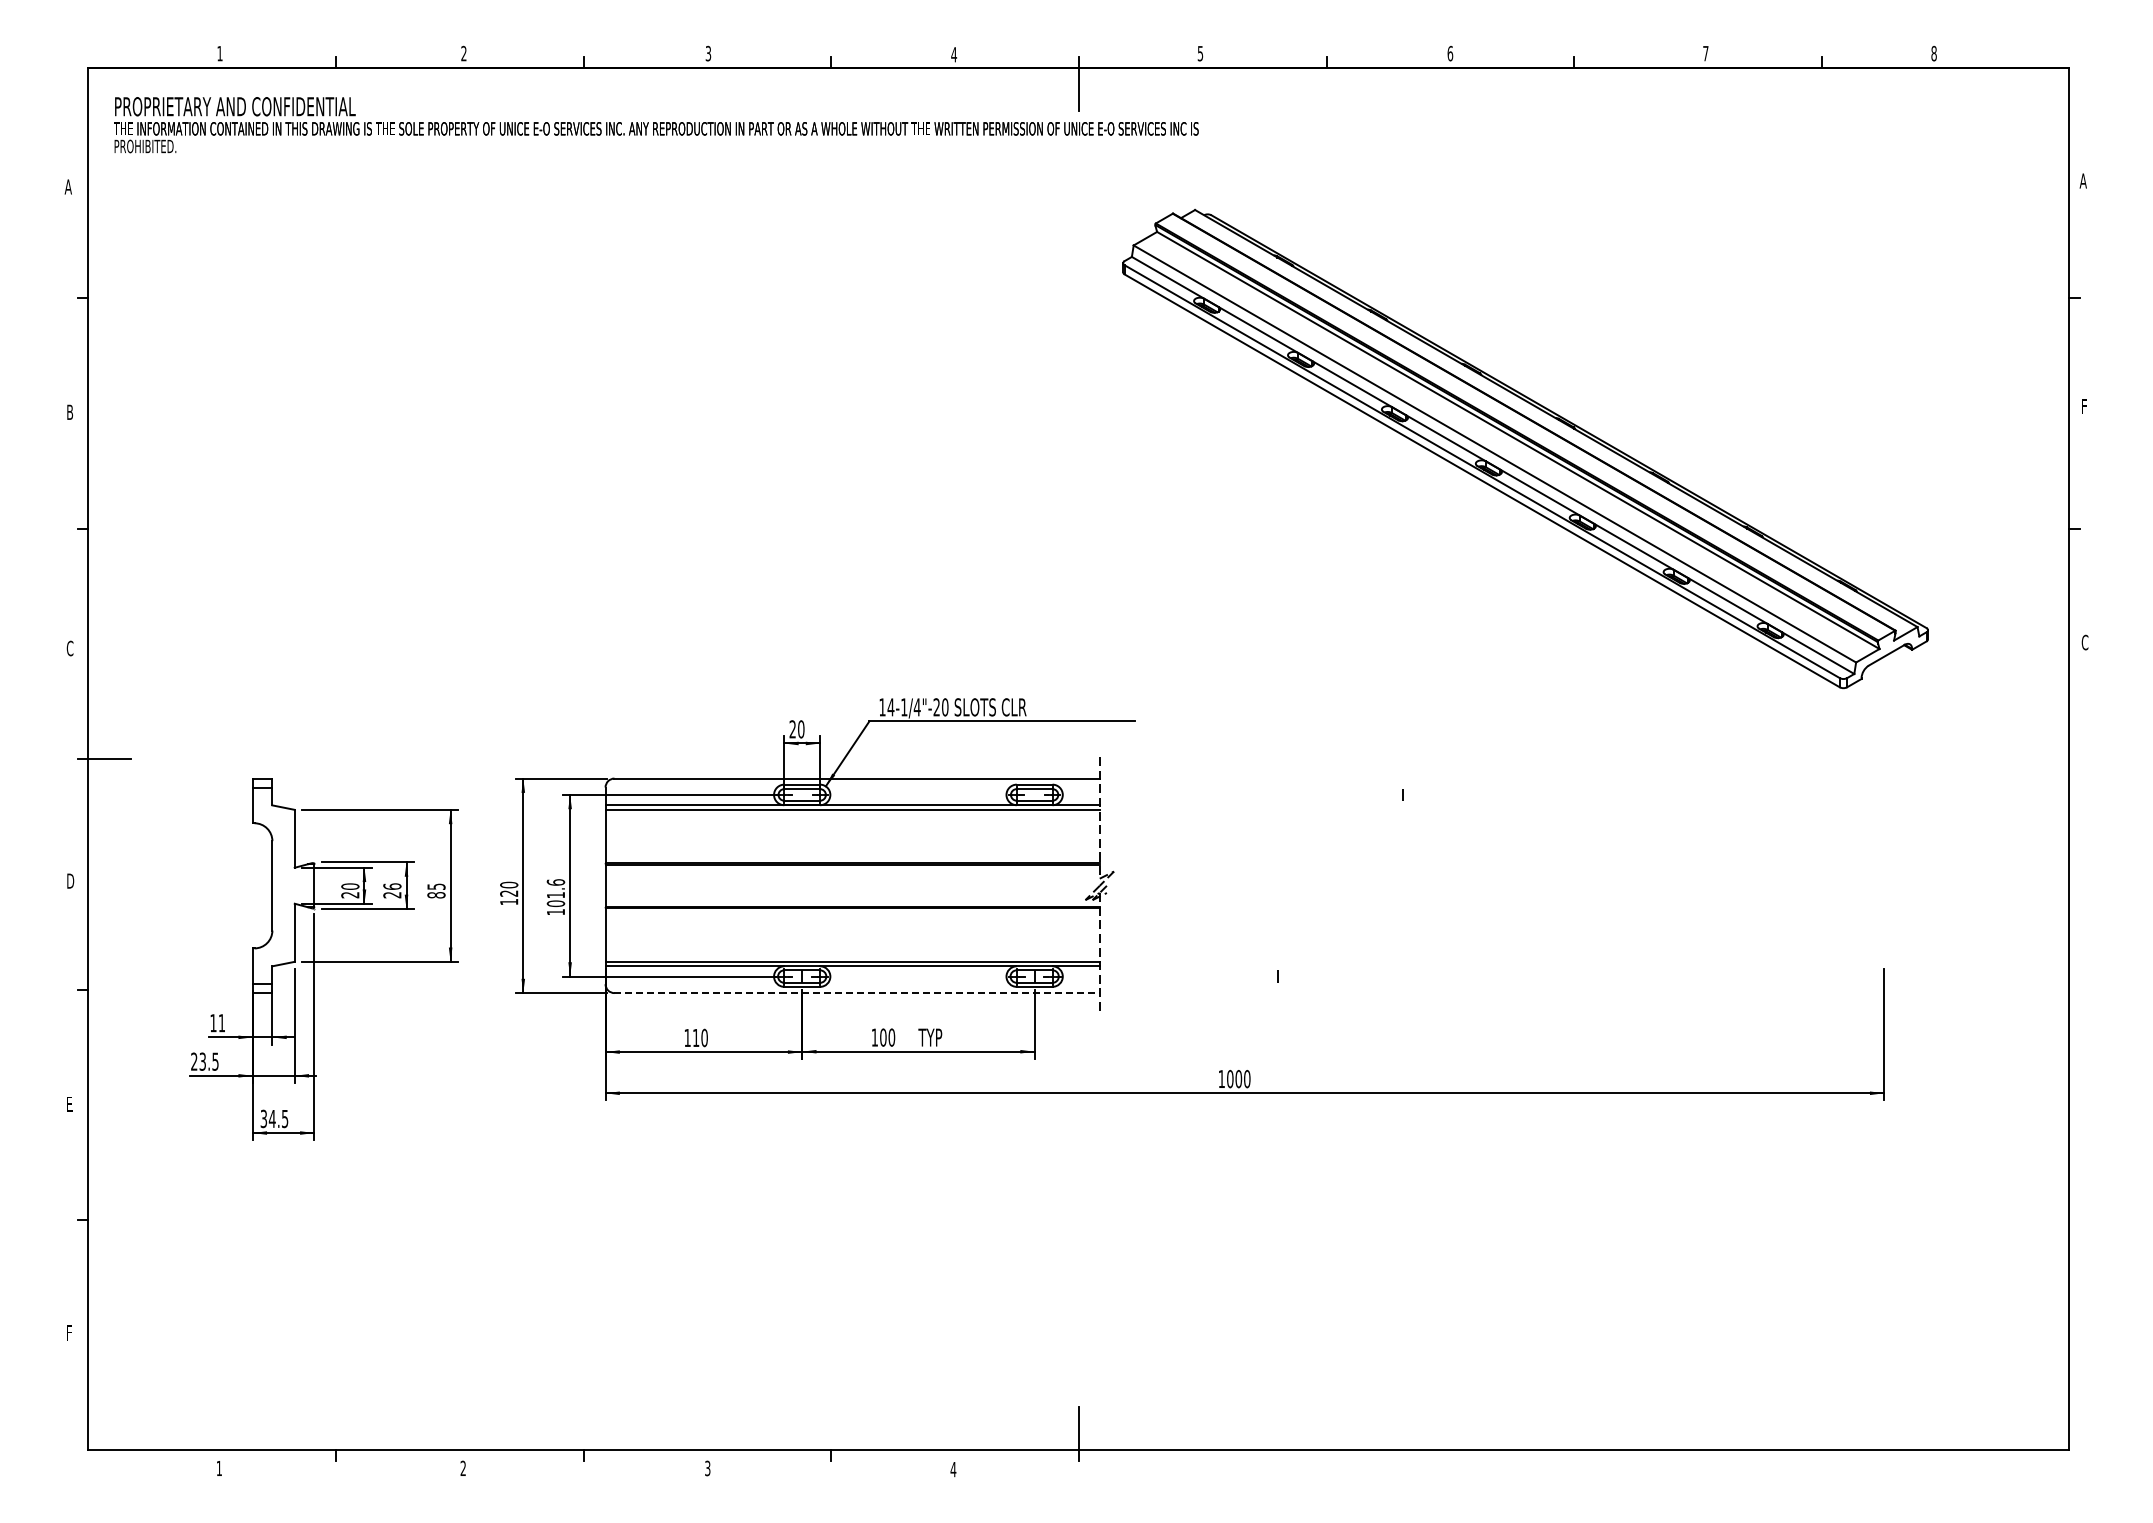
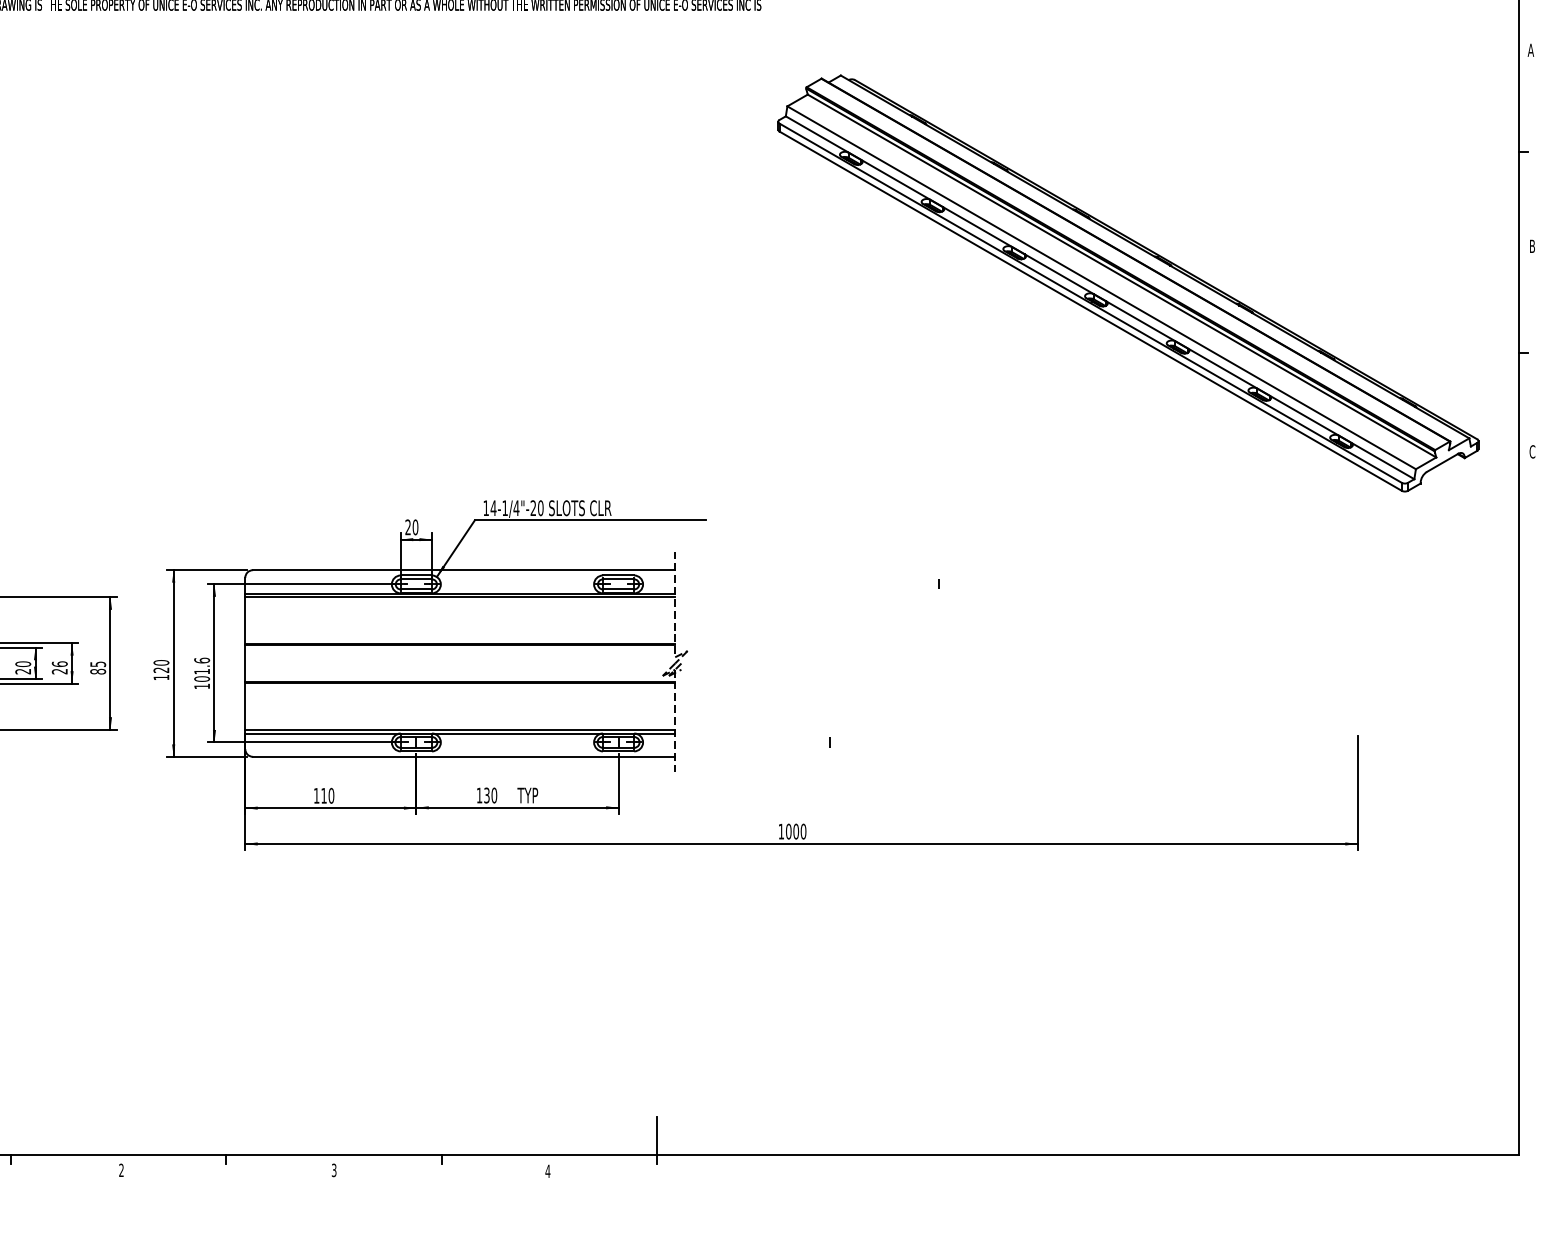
text: (2084, 405) -> (1531, 245), F -> B
part: (1525, 448) -> (1128, 283), moved
line: (857, 993) -> (464, 757), dashed -> solid
text: (883, 1037) -> (487, 795), 100 -> 130

